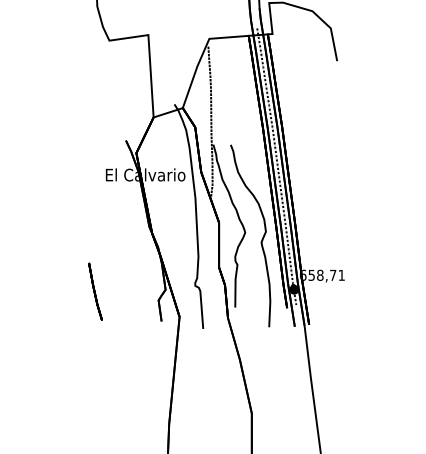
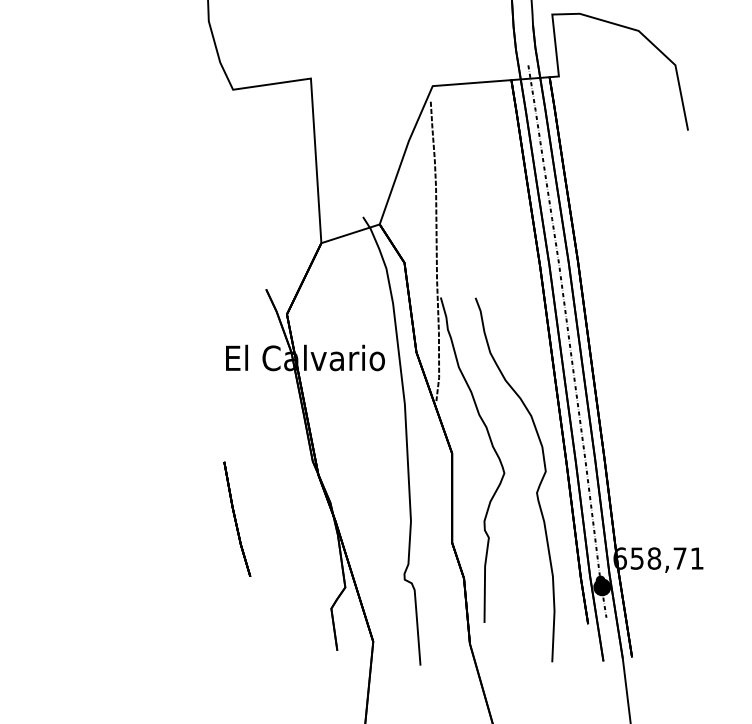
line: (95, 291) -> (237, 518), moved

